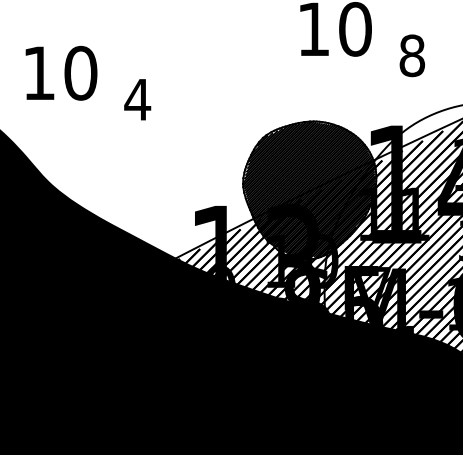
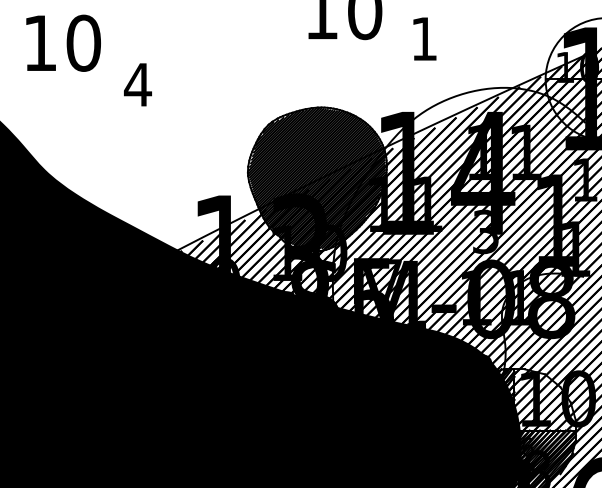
text: (412, 55) -> (424, 38), 8 -> 1
text: (61, 72) -> (63, 42), moved

